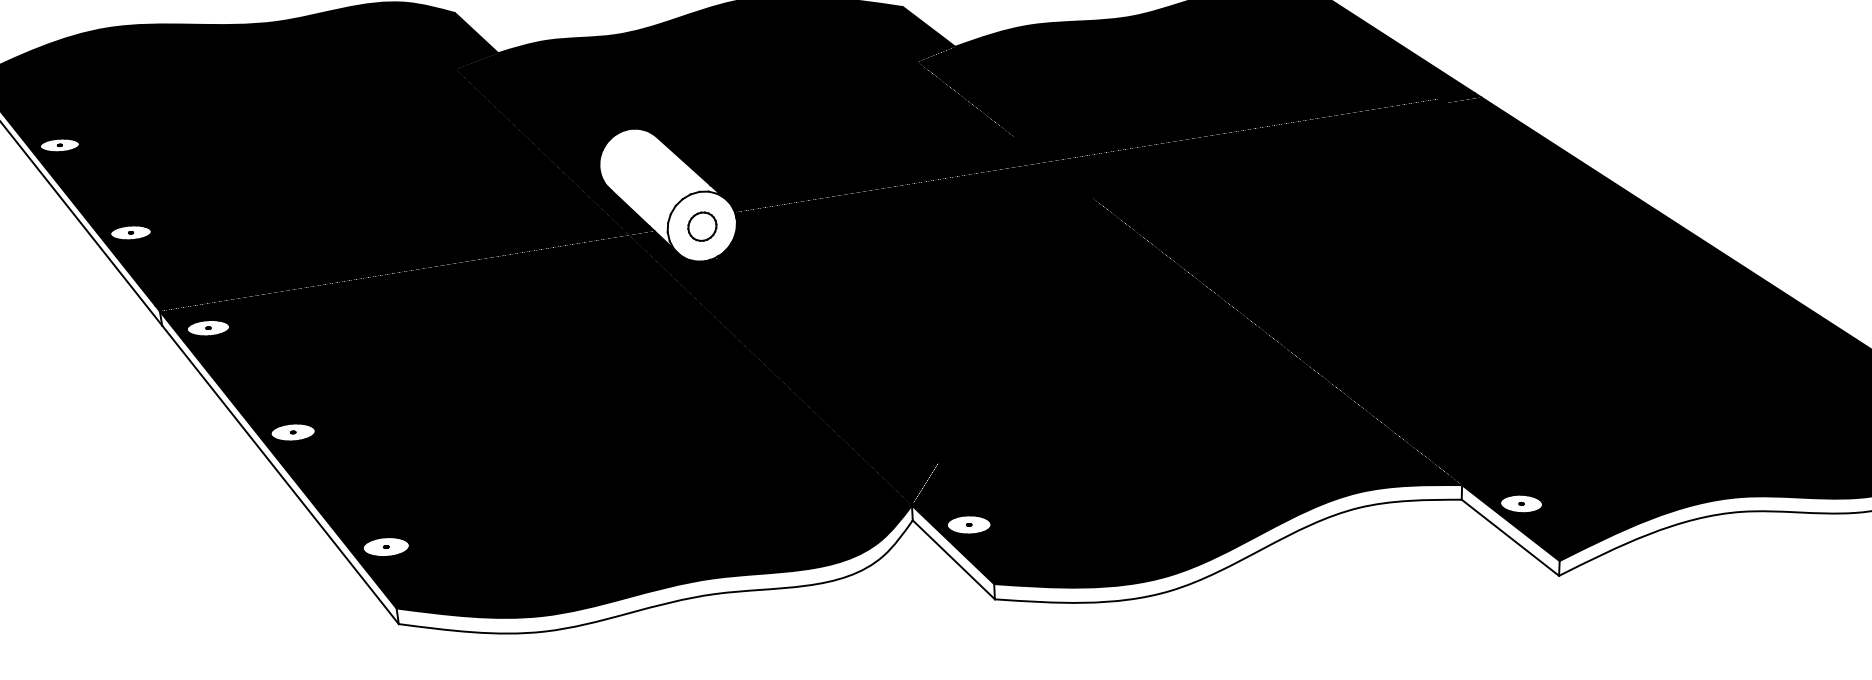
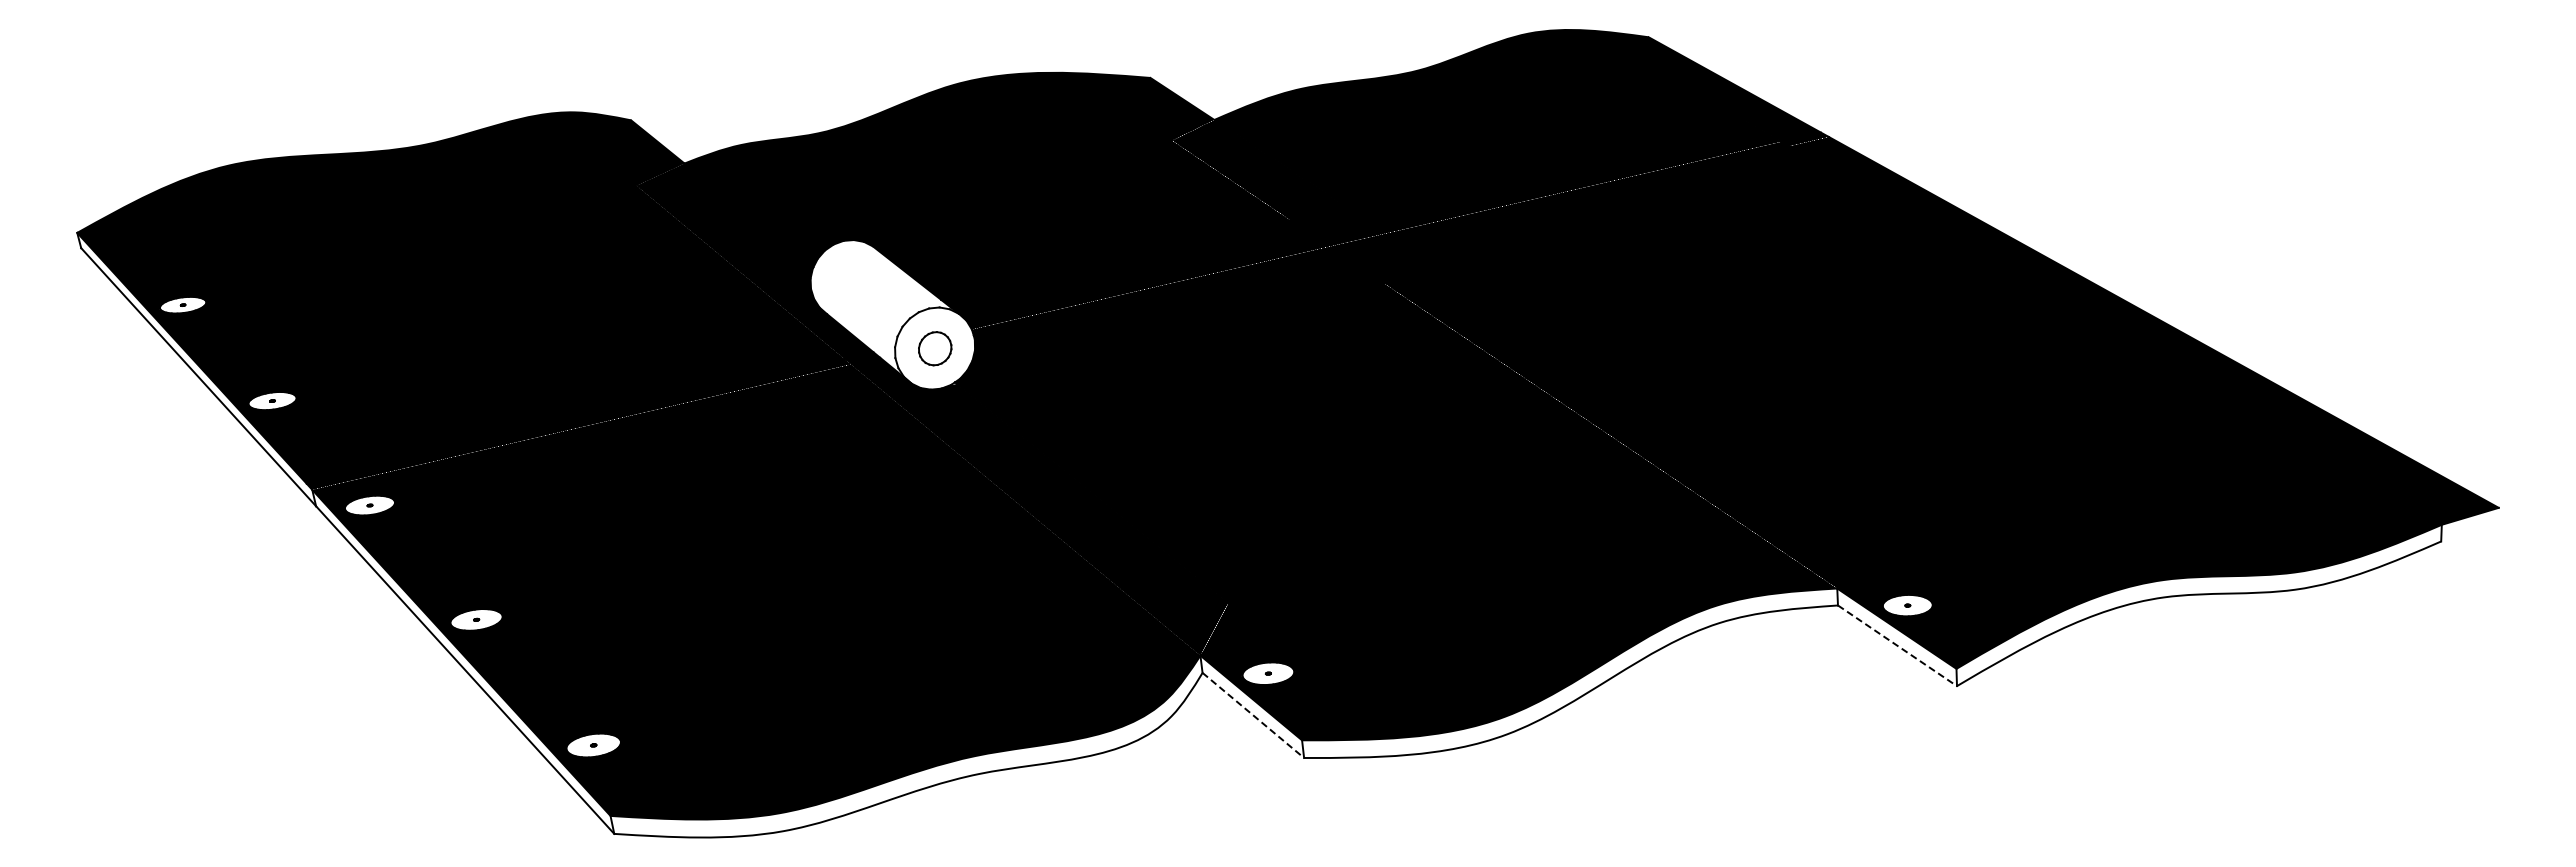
line: (1510, 537) -> (1897, 645), solid -> dashed
line: (953, 559) -> (1253, 715), solid -> dashed

